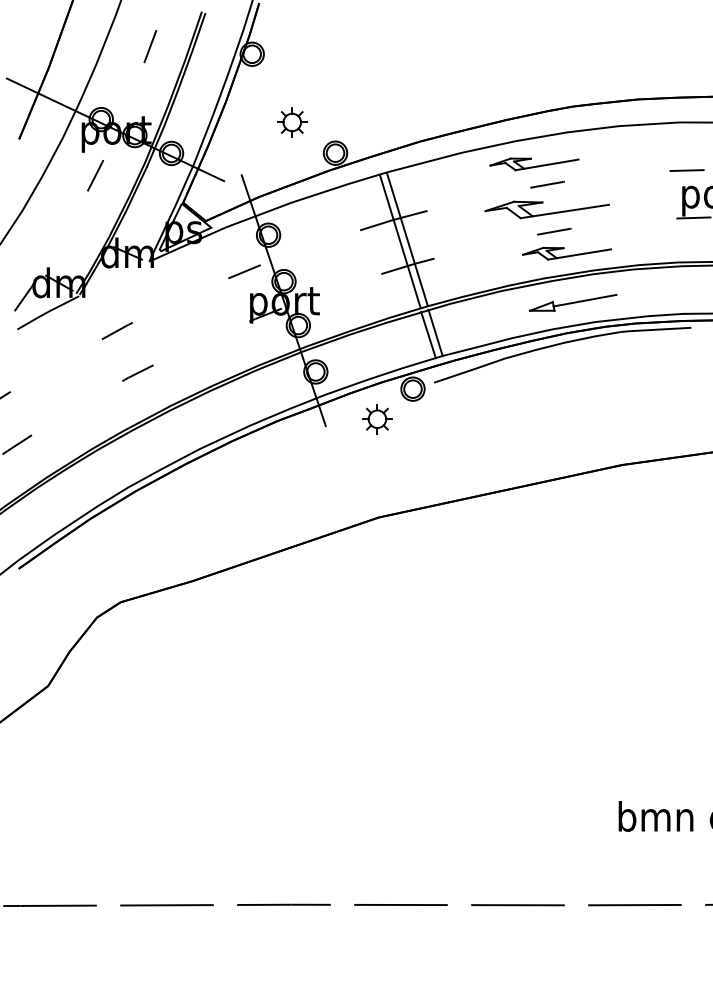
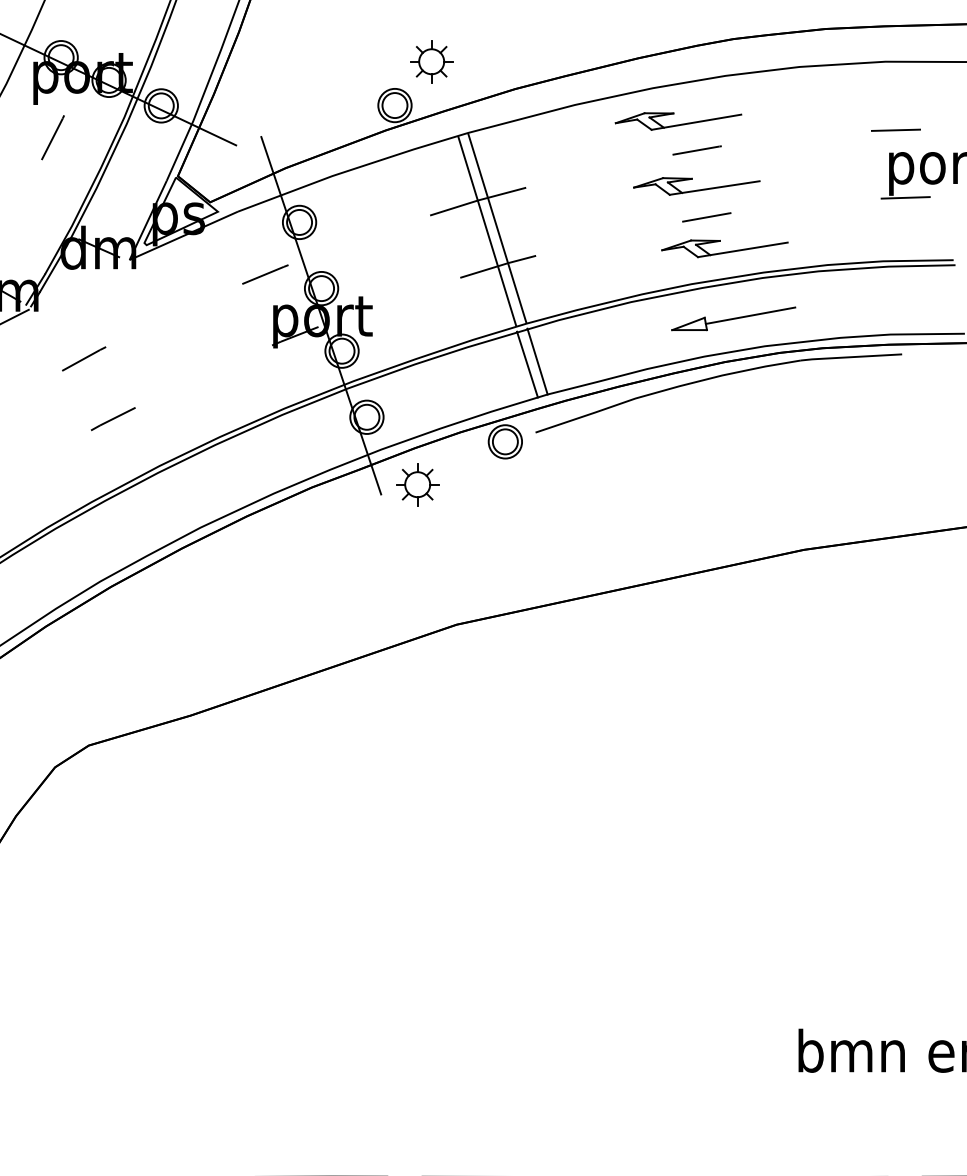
part: (292, 122) -> (432, 61), moved
part: (547, 209) -> (697, 185), size x0.71
part: (377, 419) -> (417, 485), moved

